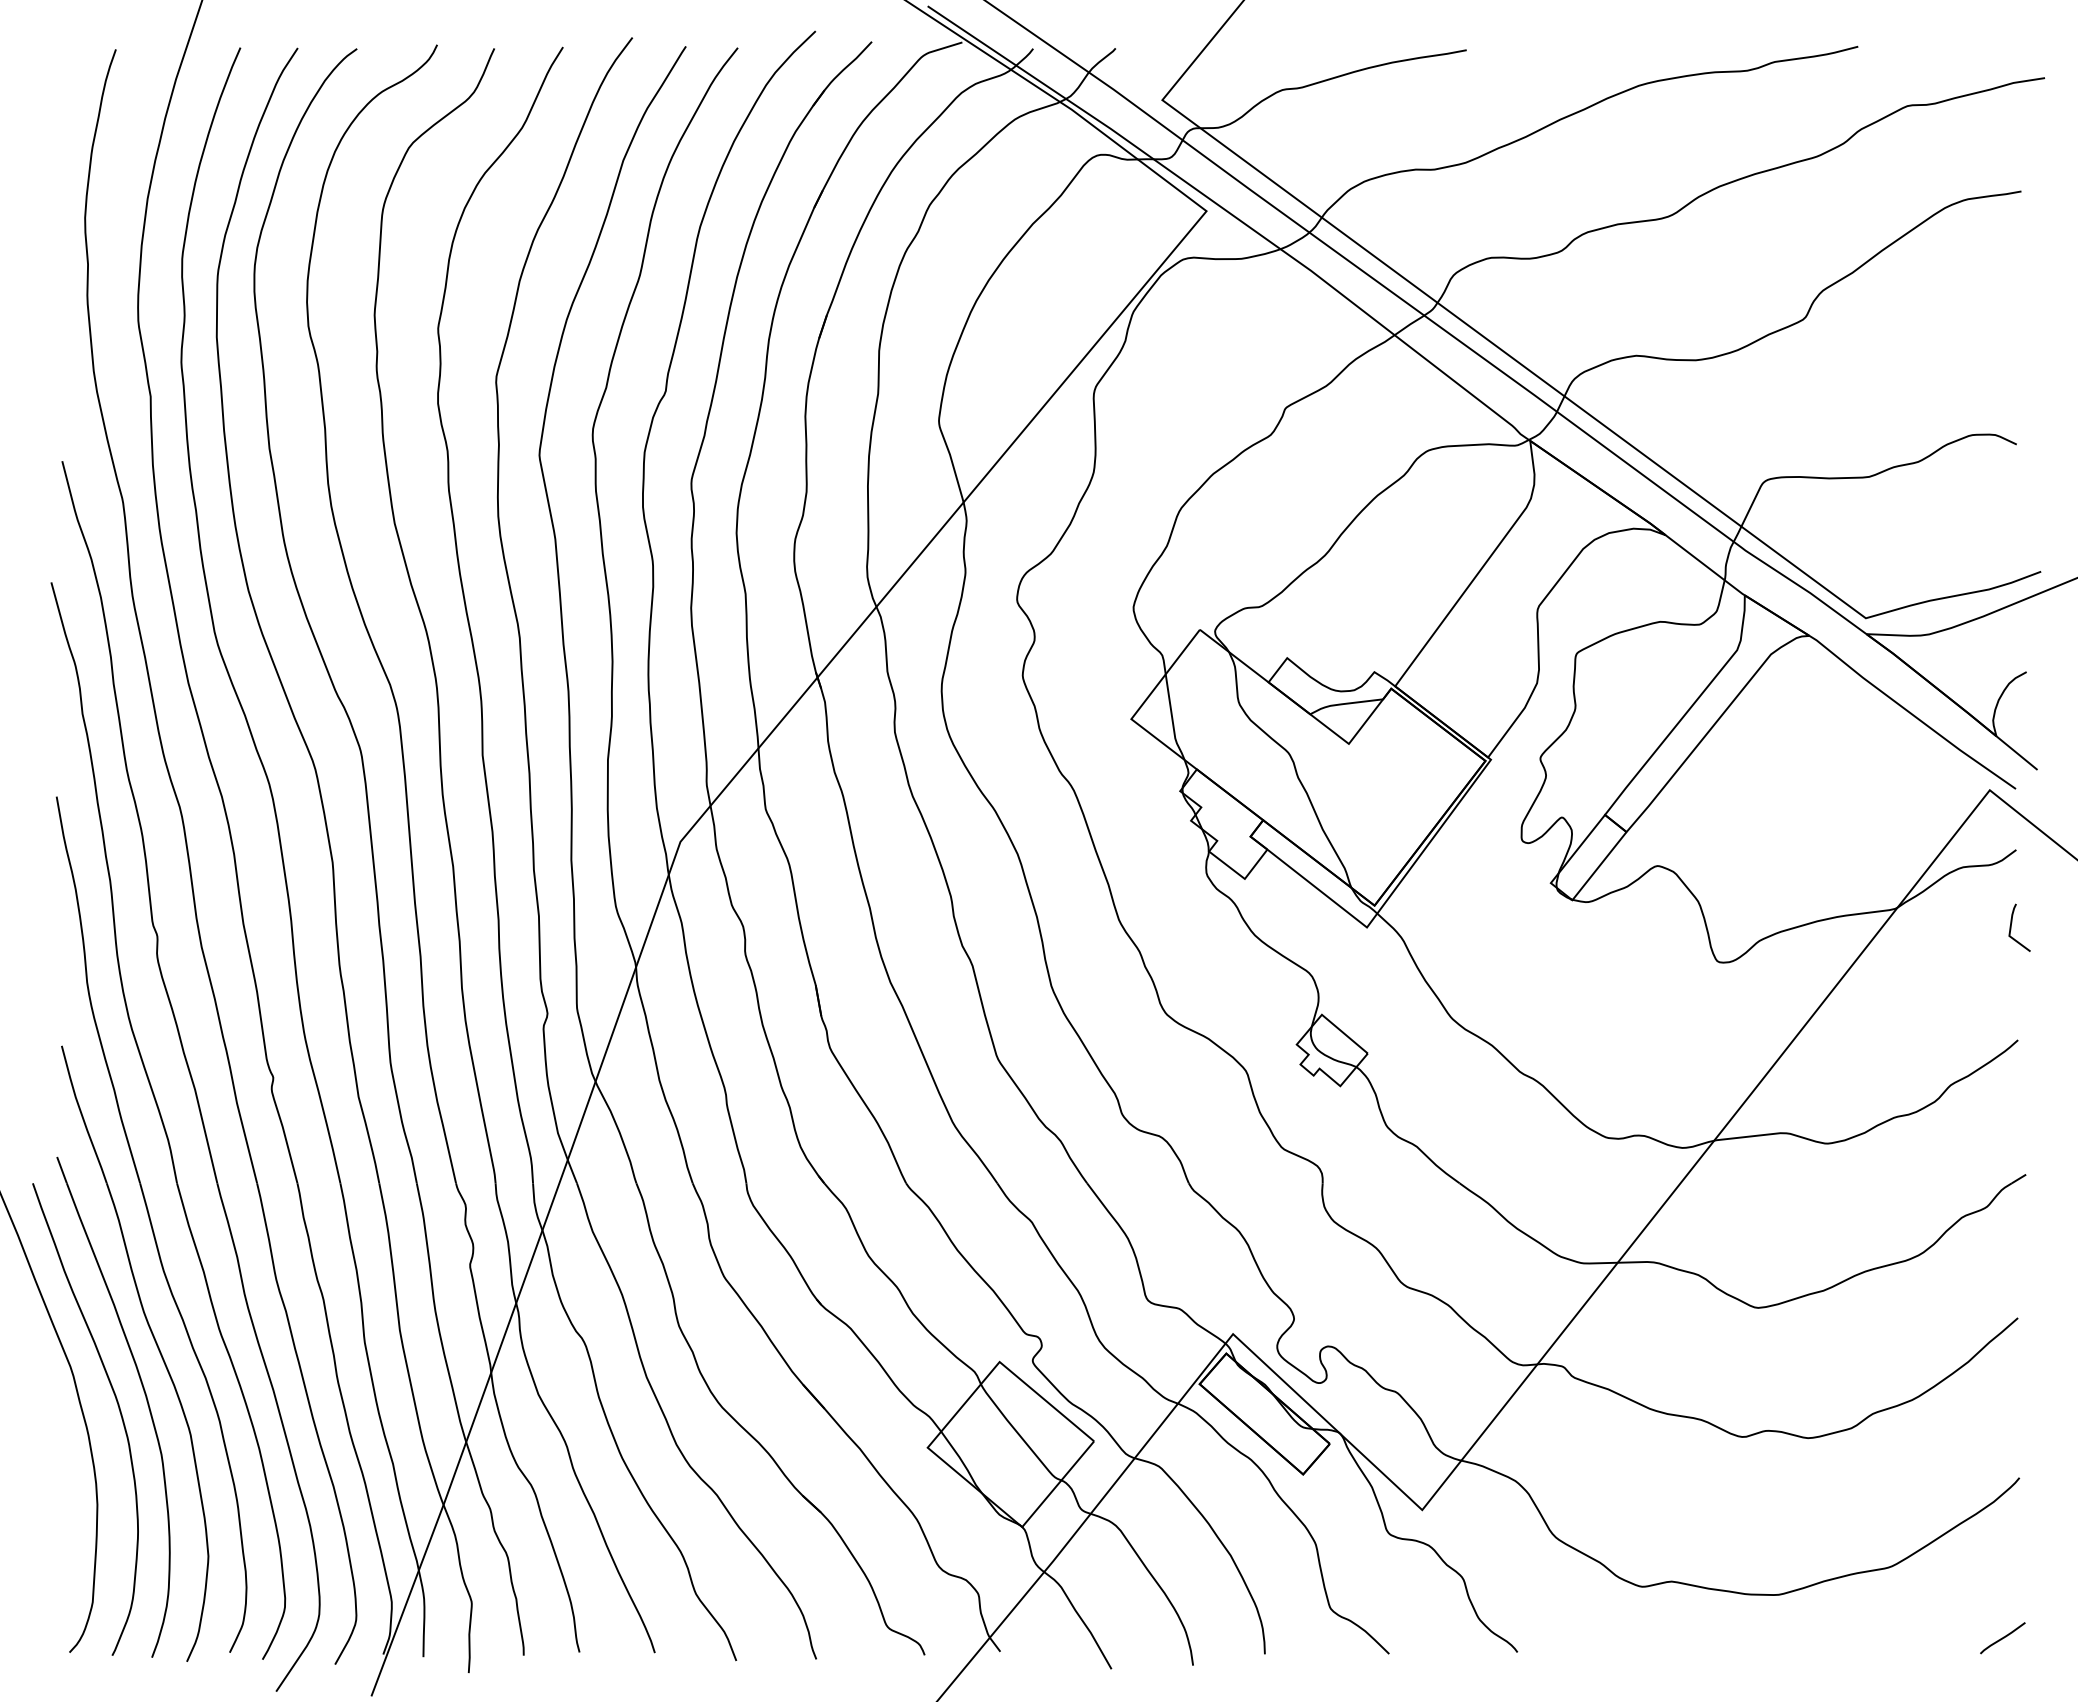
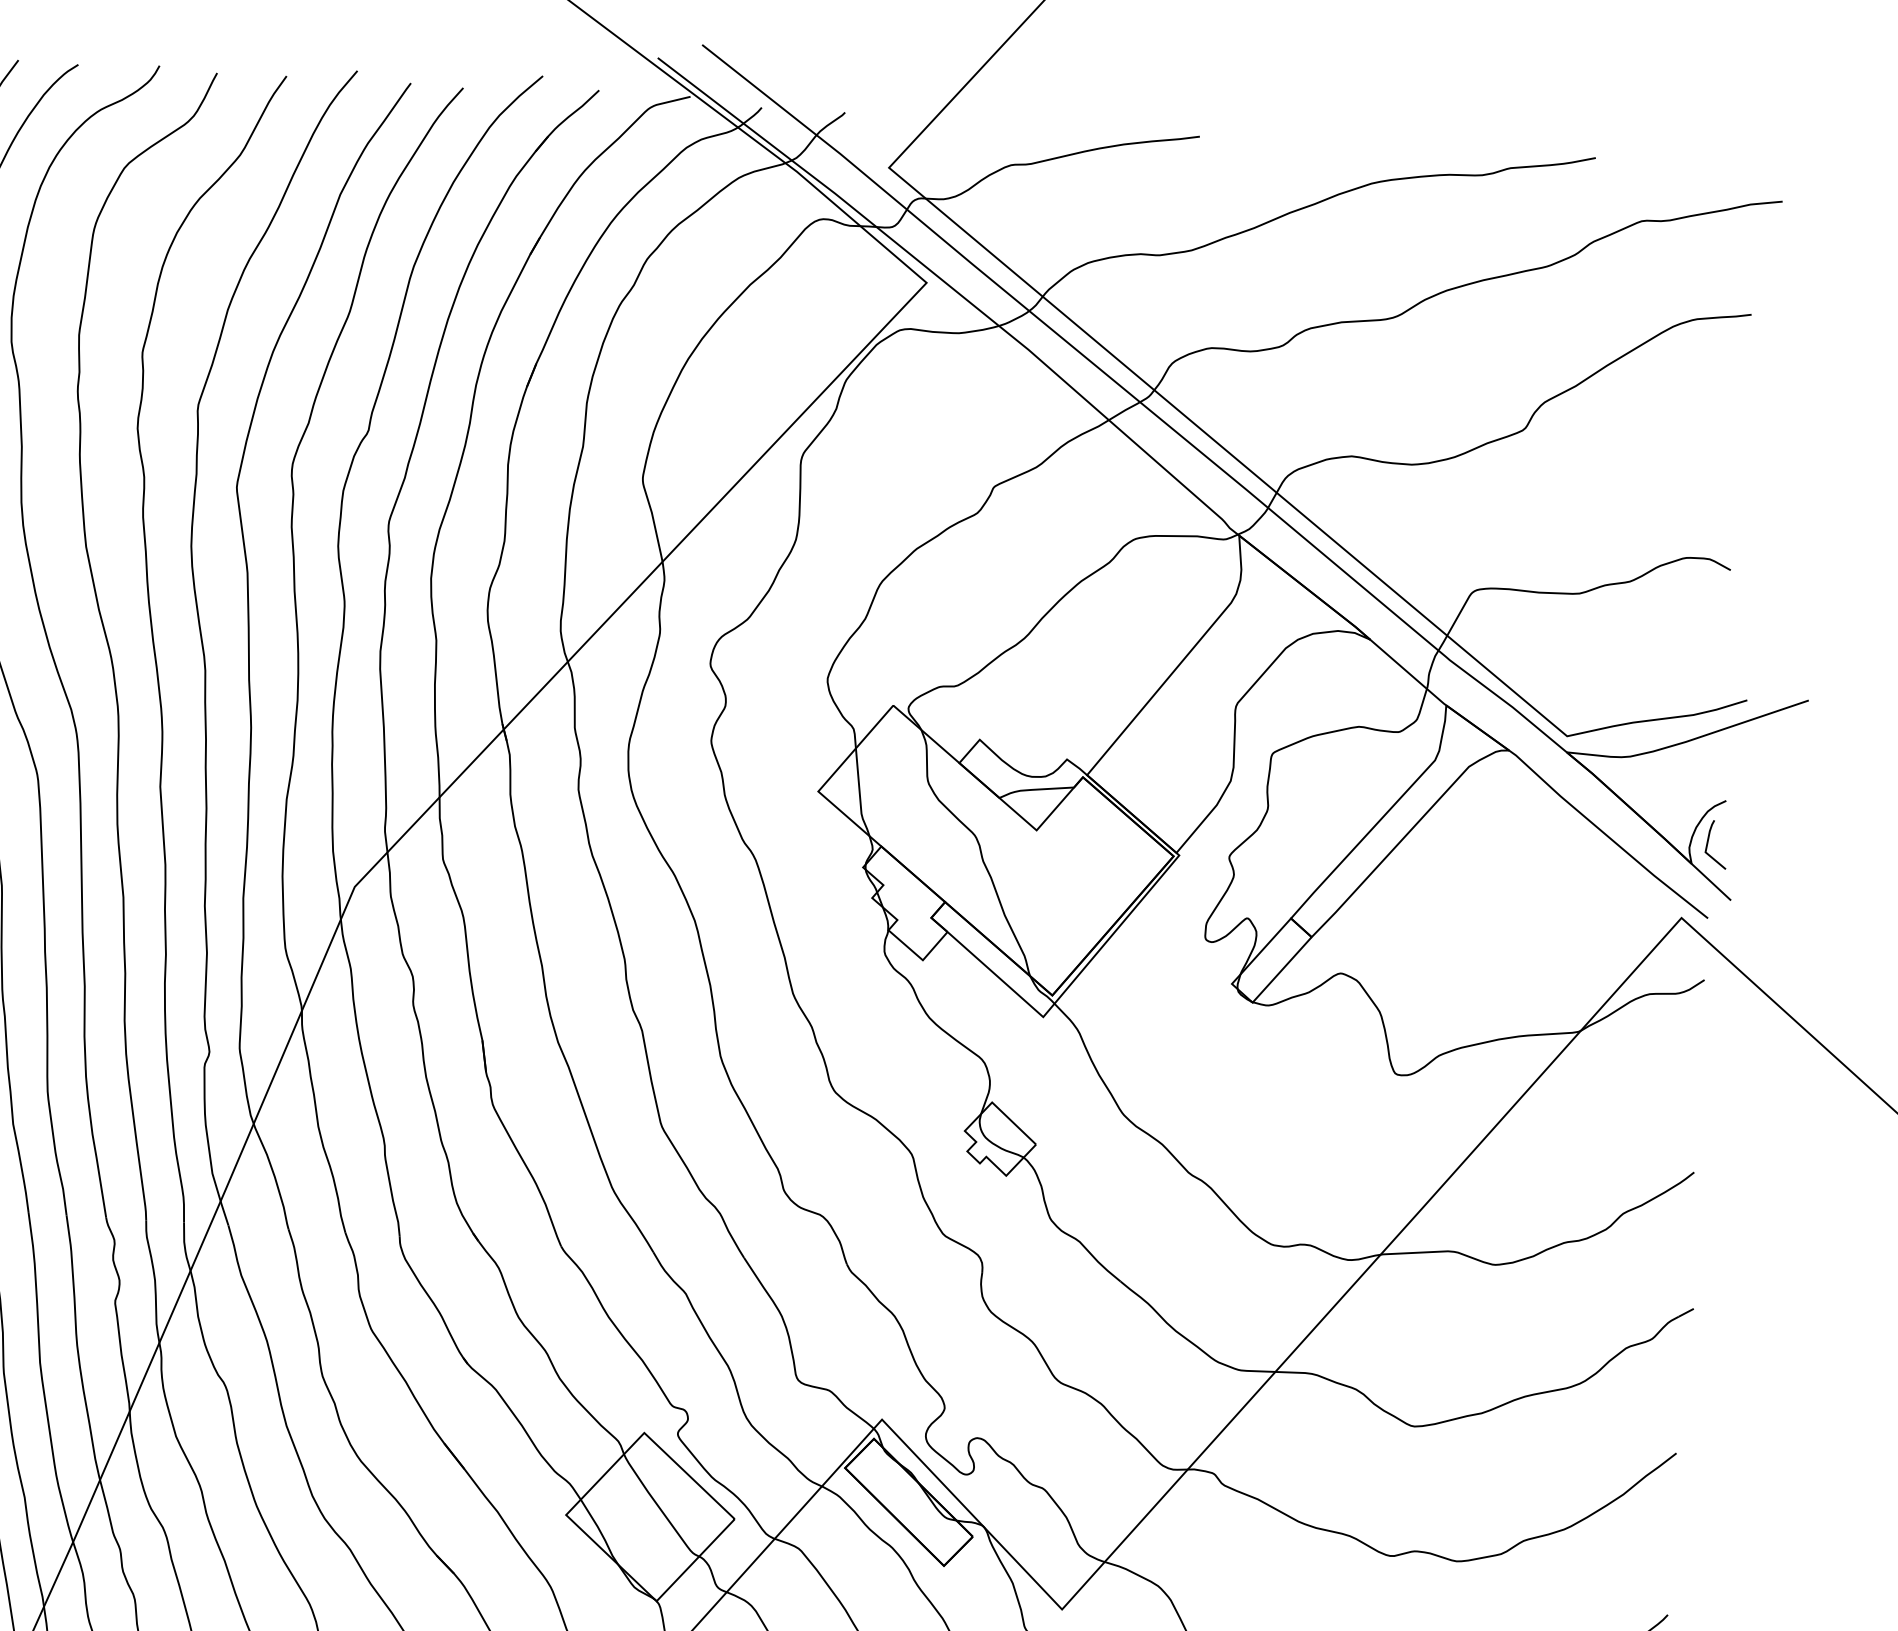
line: (2011, 927) -> (1708, 843), moved

